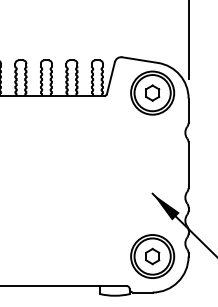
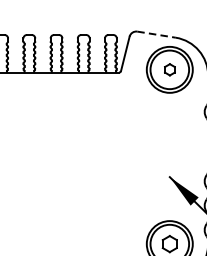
line: (140, 60) -> (156, 35), solid -> dashed
part: (152, 92) -> (169, 69), size x0.7

